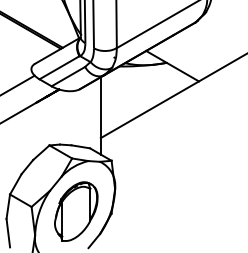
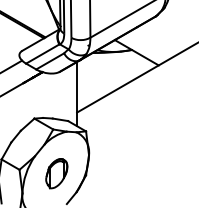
part: (76, 211) -> (56, 173), size x0.6

